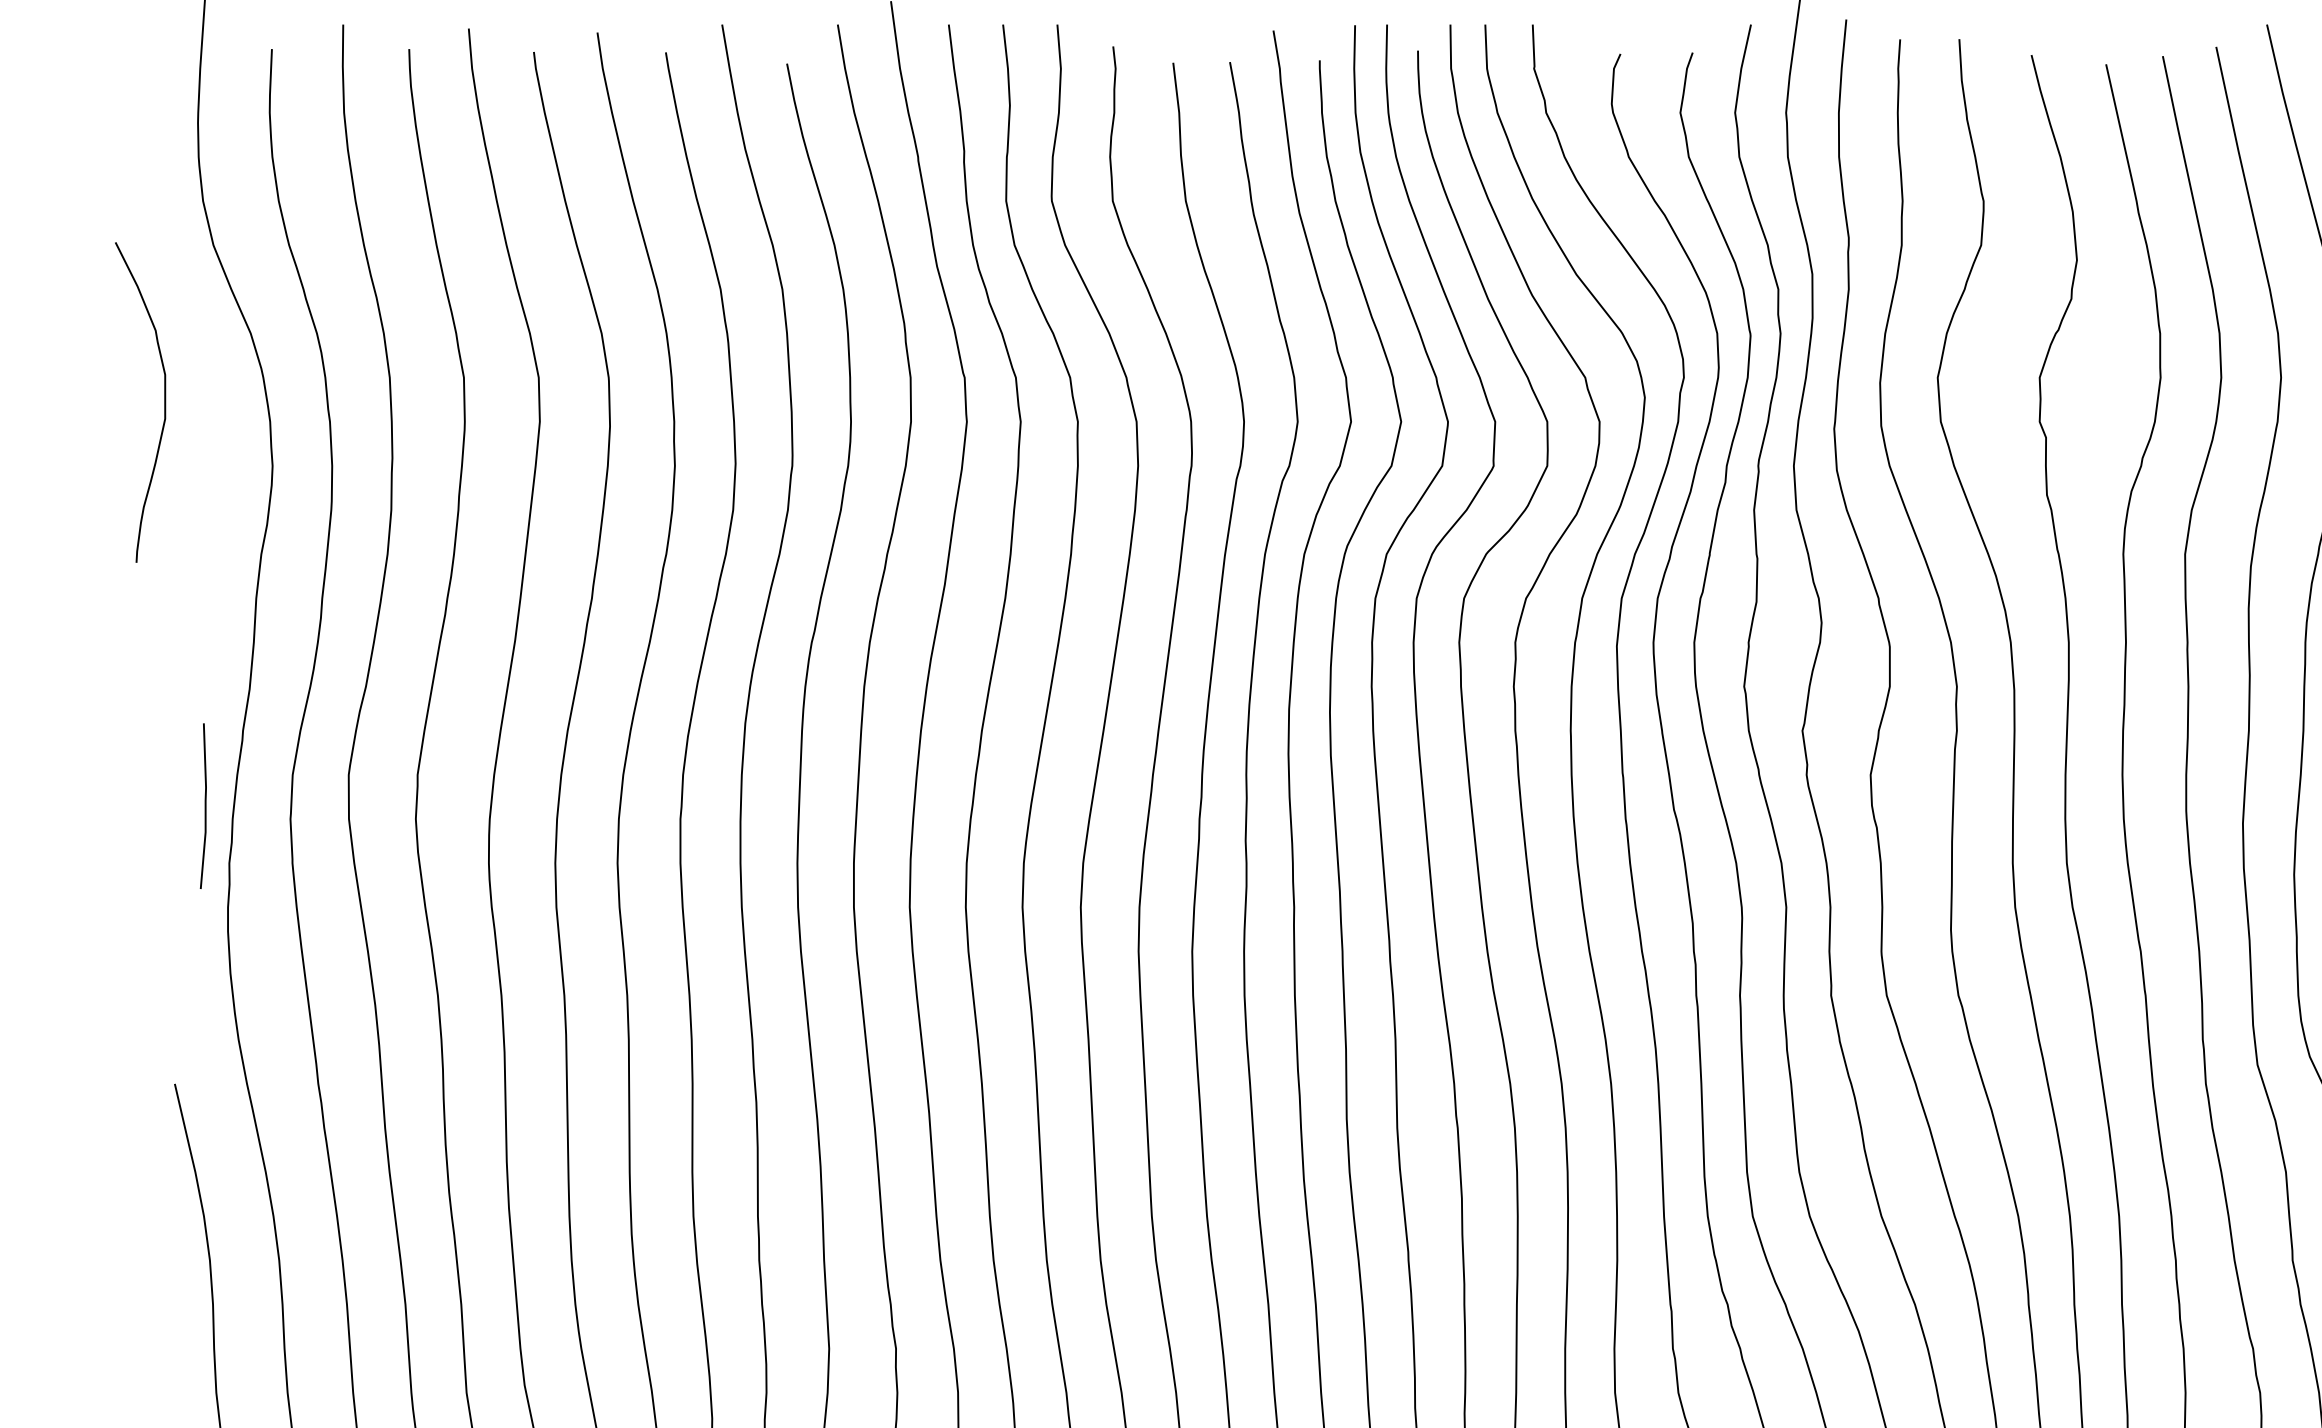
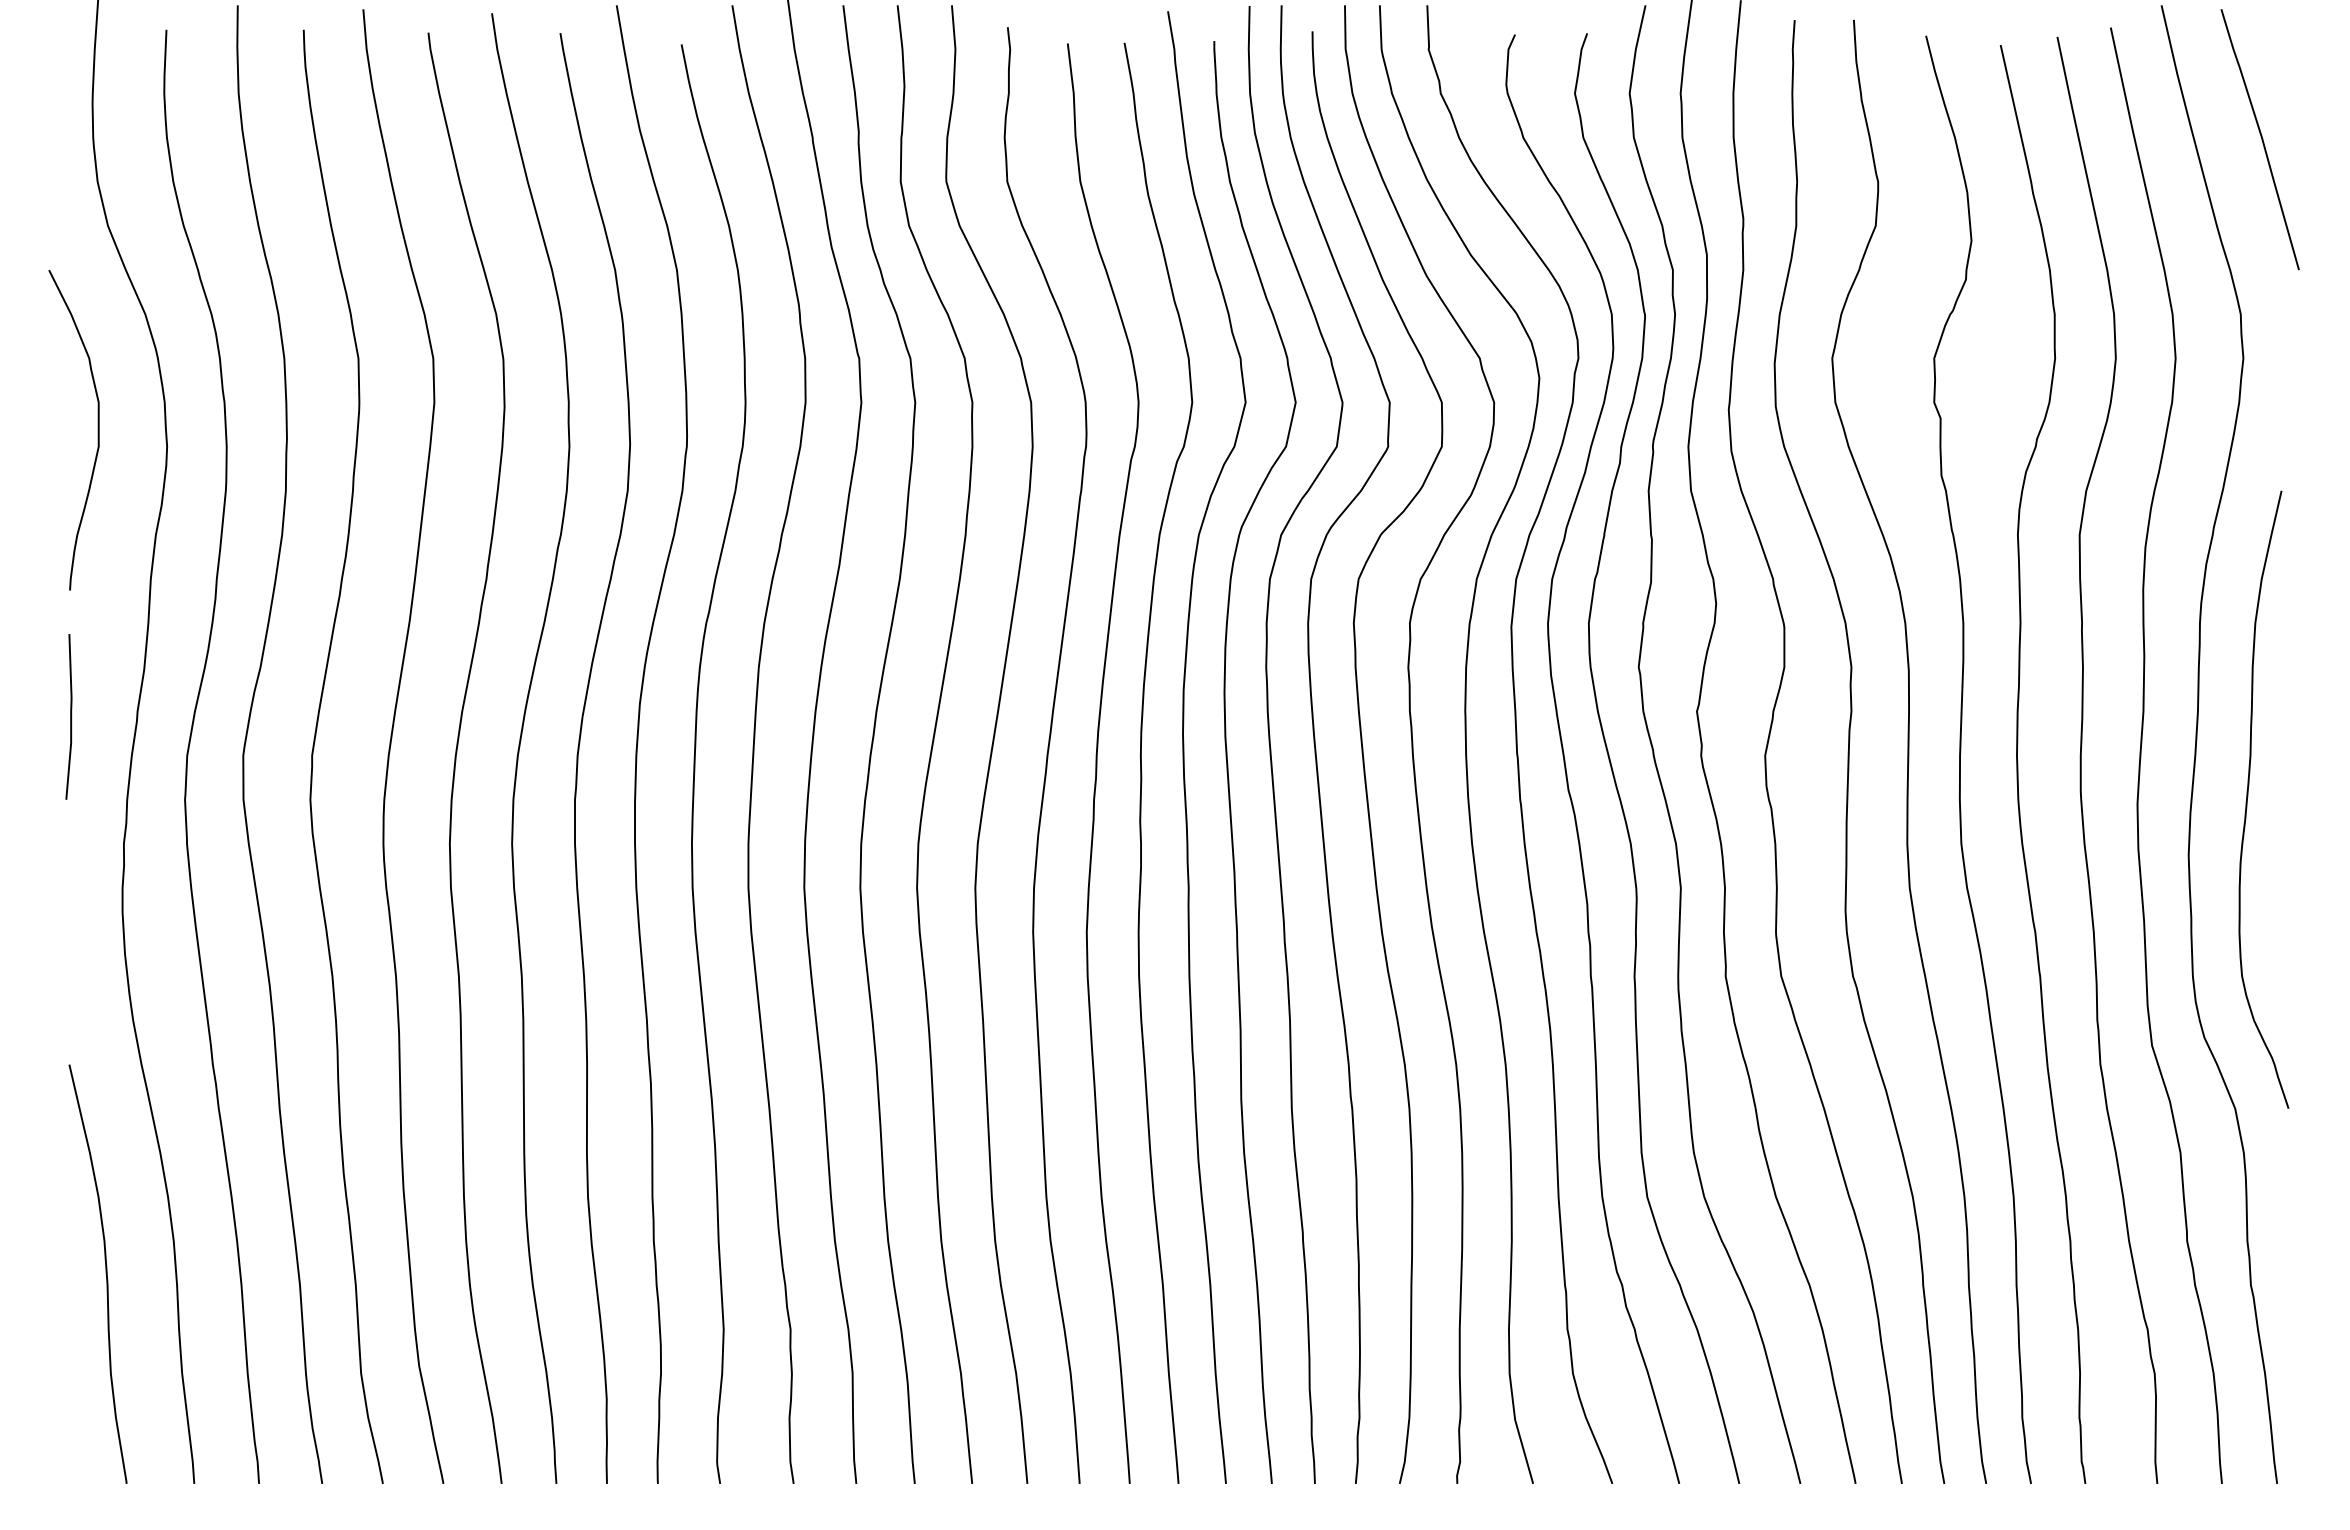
curve: (163, 402) -> (97, 430), moved
line: (204, 805) -> (70, 716), moved

